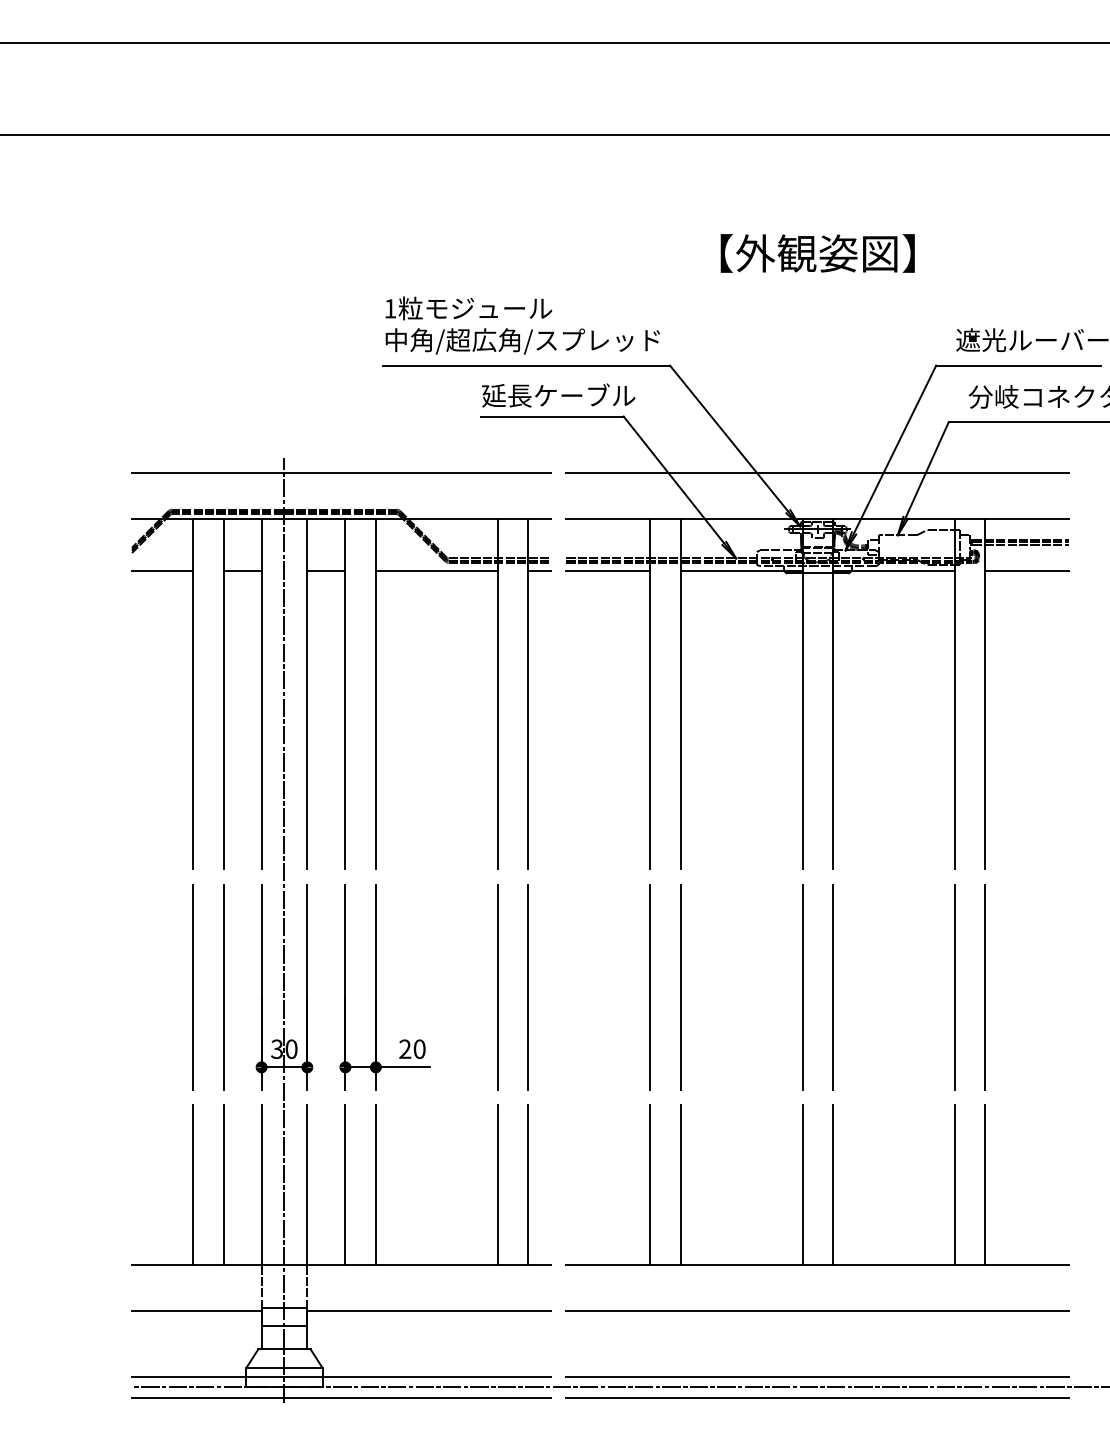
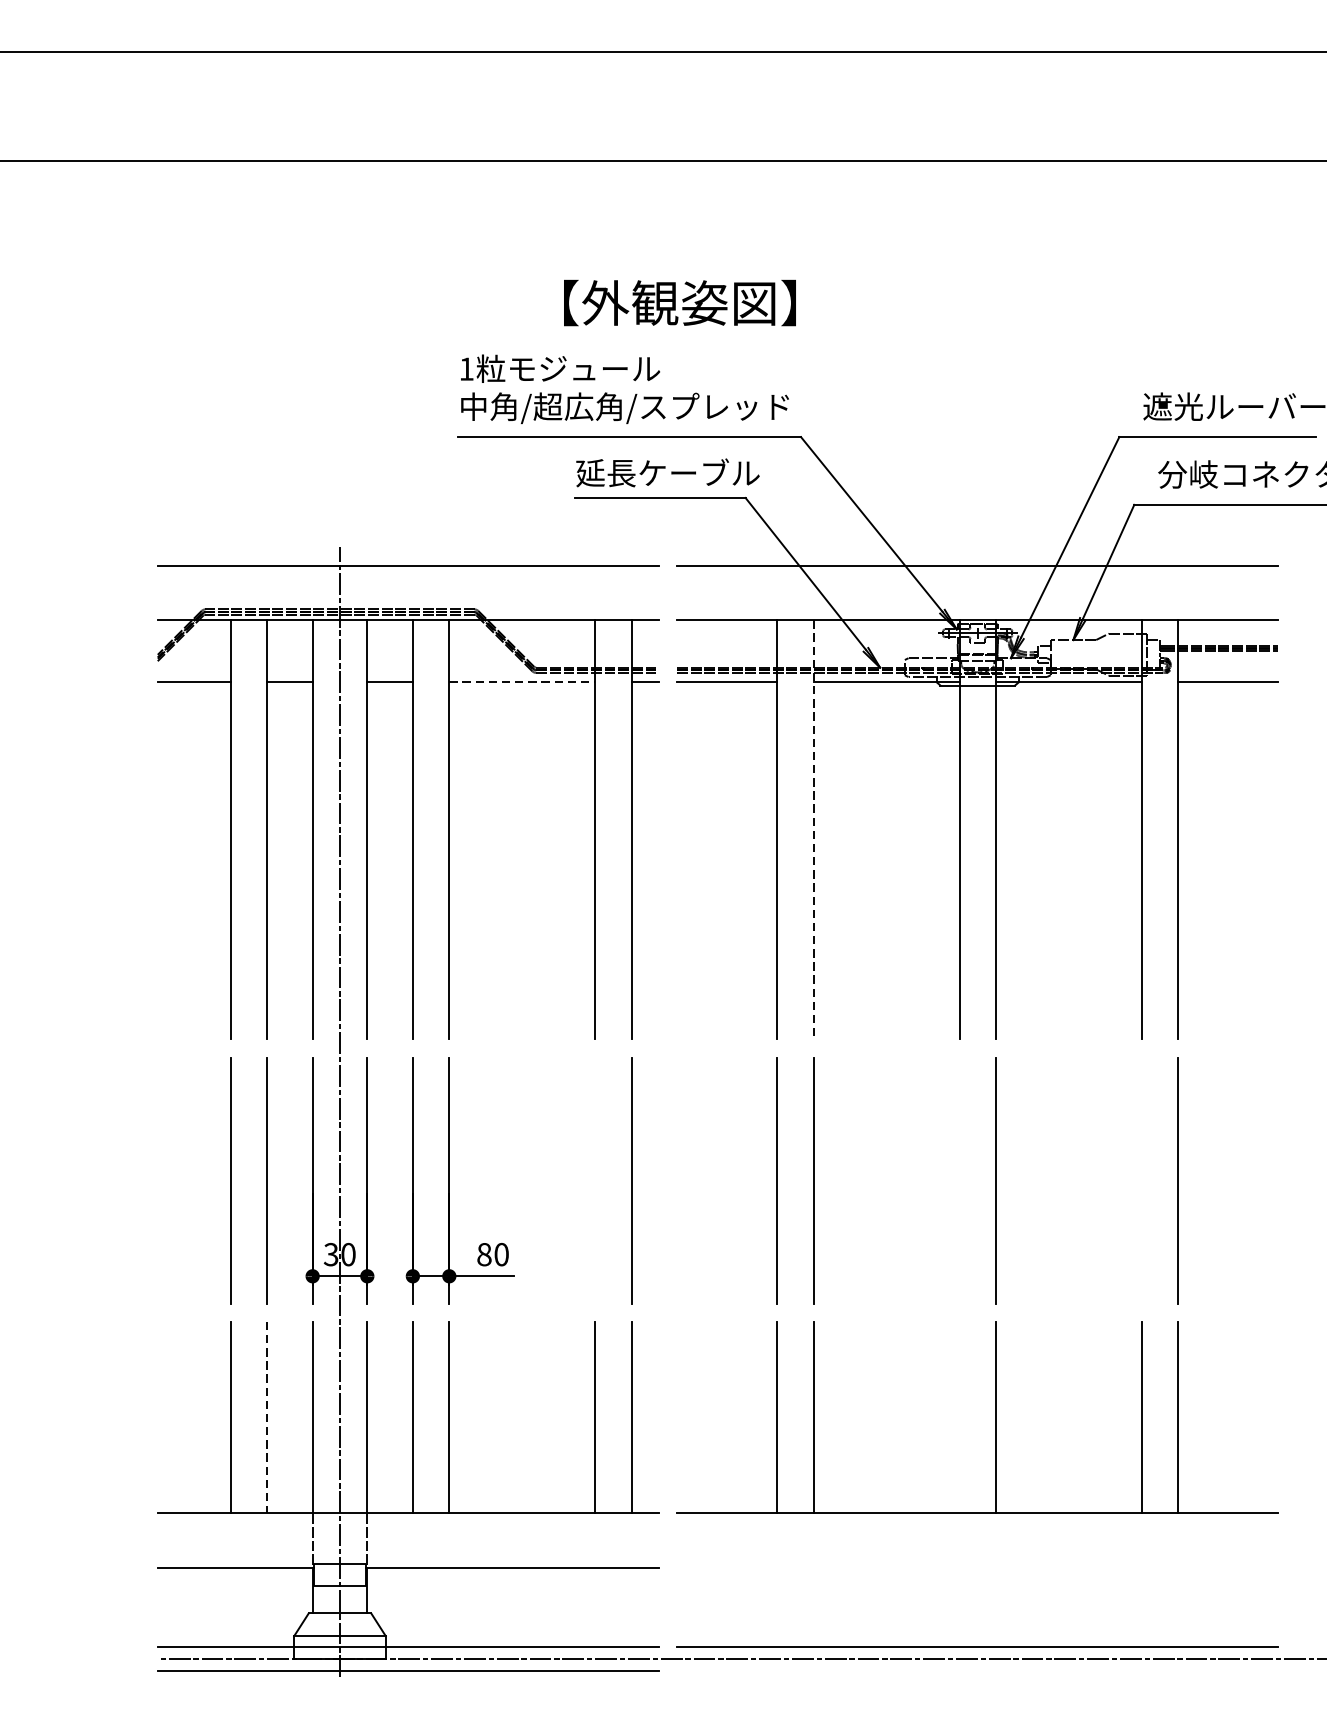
text: (817, 253) -> (679, 303), moved
line: (436, 570) -> (521, 682), solid -> dashed
line: (680, 694) -> (813, 830), solid -> dashed
line: (497, 987) -> (594, 1180), removed
line: (802, 987) -> (959, 1180), removed
line: (954, 987) -> (1141, 1180), removed
text: (405, 1049) -> (484, 1254), 20 -> 80
line: (223, 1185) -> (267, 1417), solid -> dashed
line: (802, 1185) -> (959, 1417), removed
line: (817, 1311) -> (977, 1568), removed
line: (817, 1397) -> (977, 1671), removed

